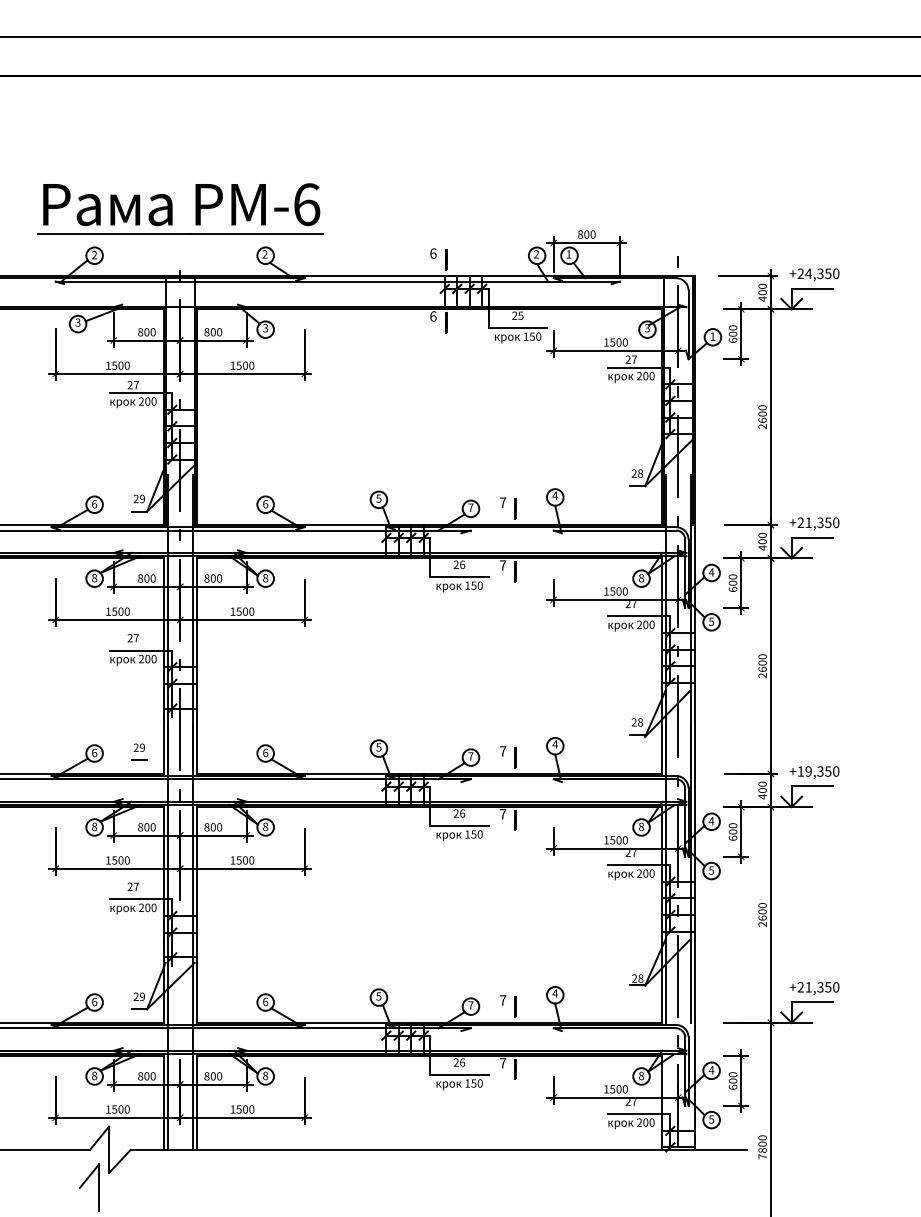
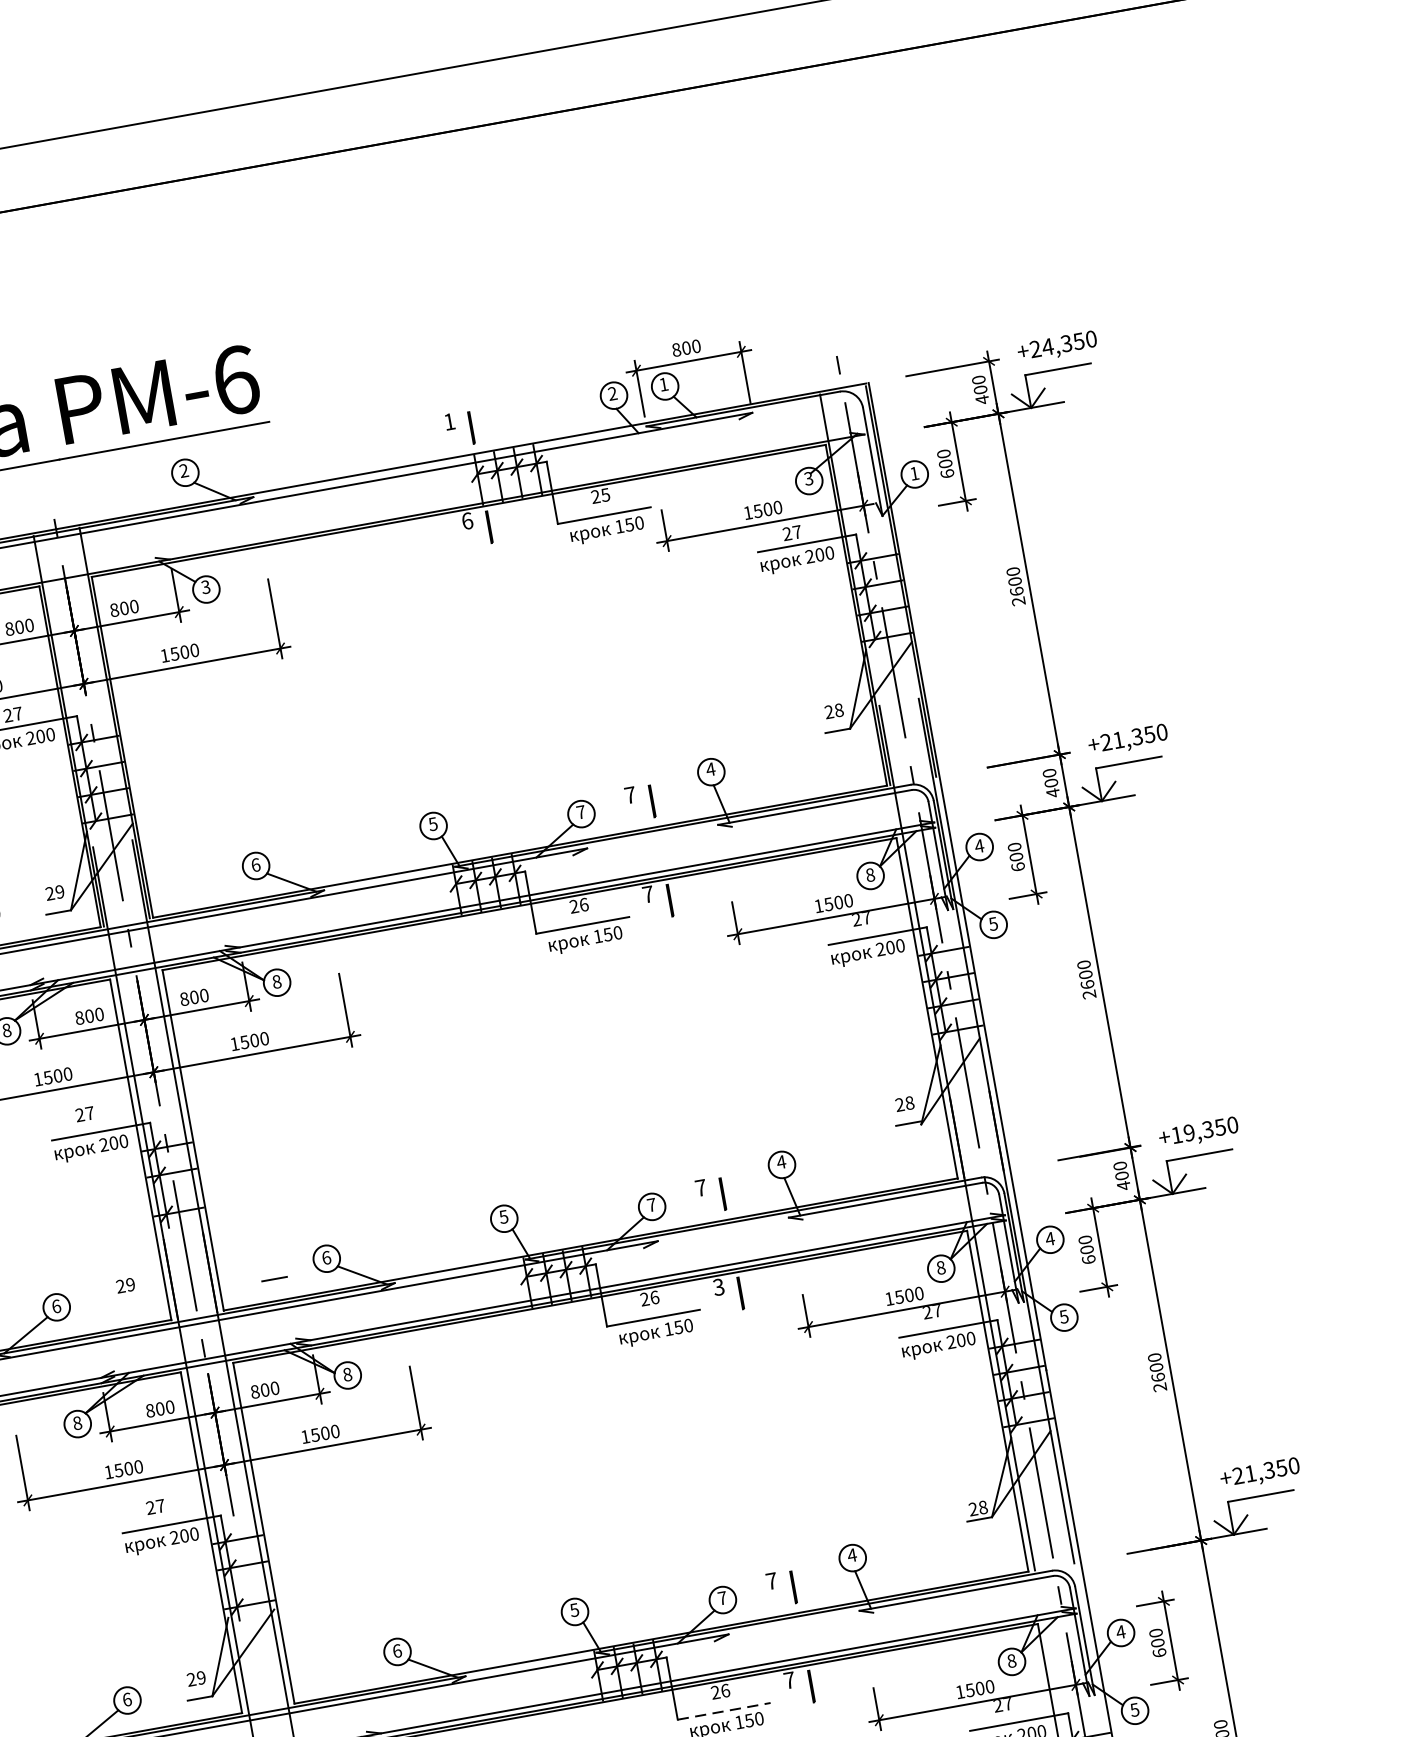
text: (433, 253) -> (449, 421), 6 -> 1
line: (139, 759) -> (274, 1277), moved
text: (502, 814) -> (718, 1287), 7 -> 3
line: (459, 1075) -> (724, 1712), solid -> dashed

